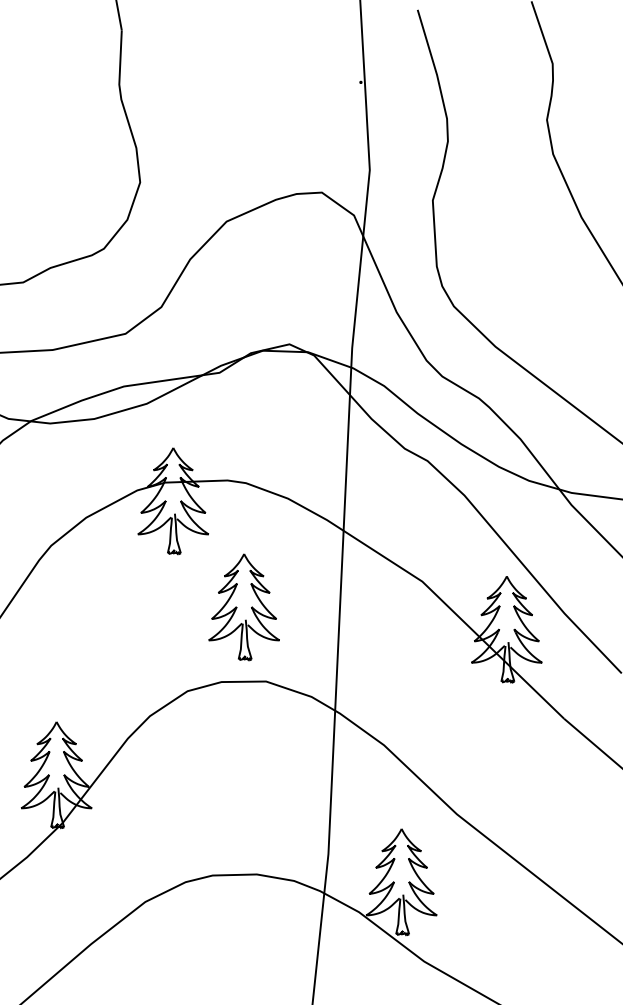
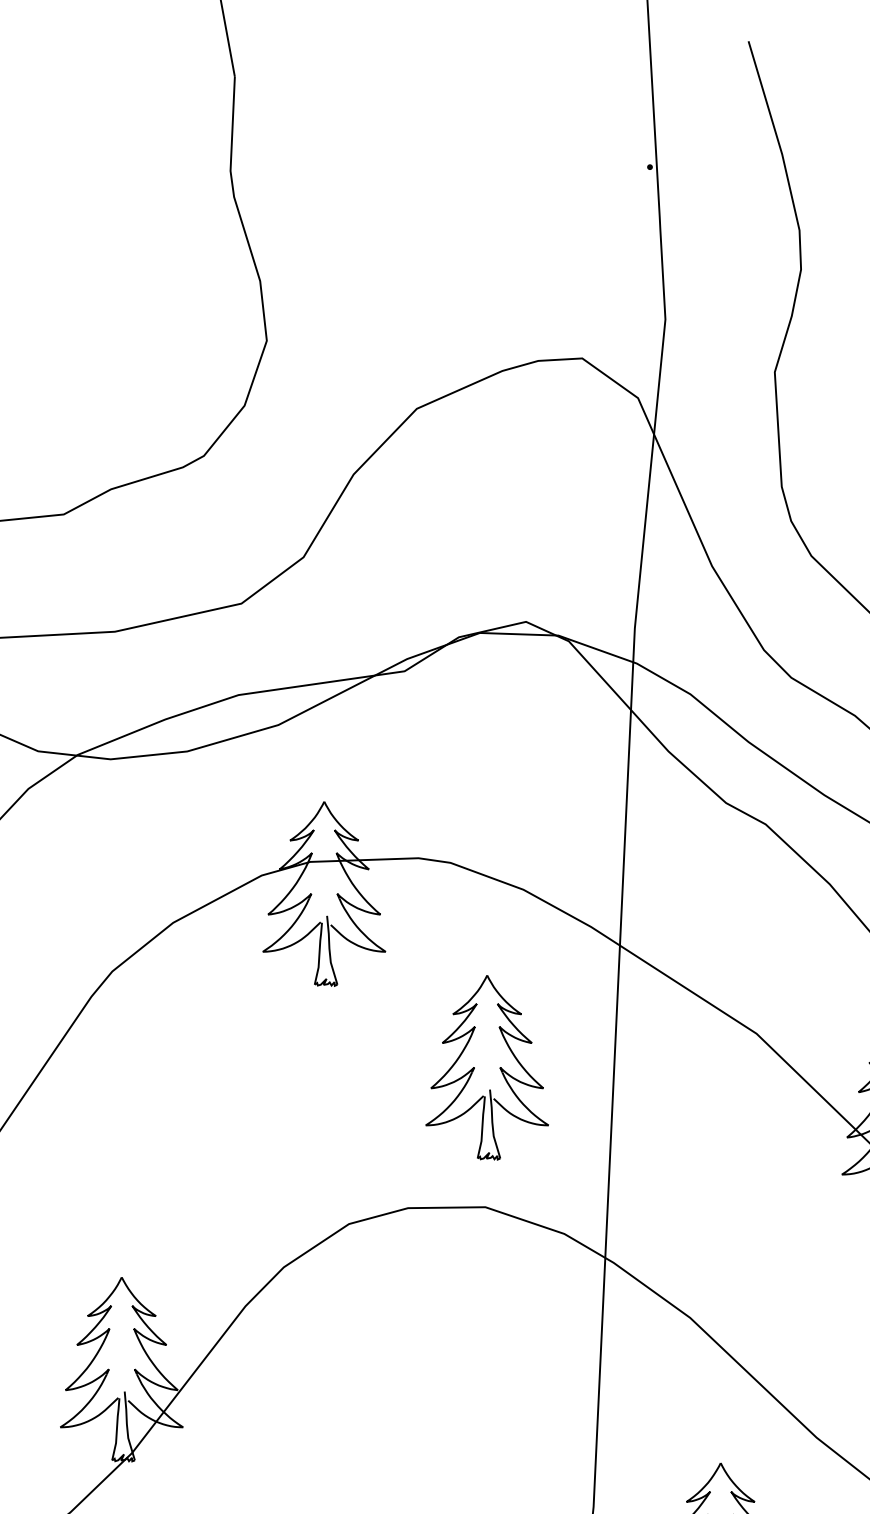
part: (243, 607) -> (486, 1068), moved

